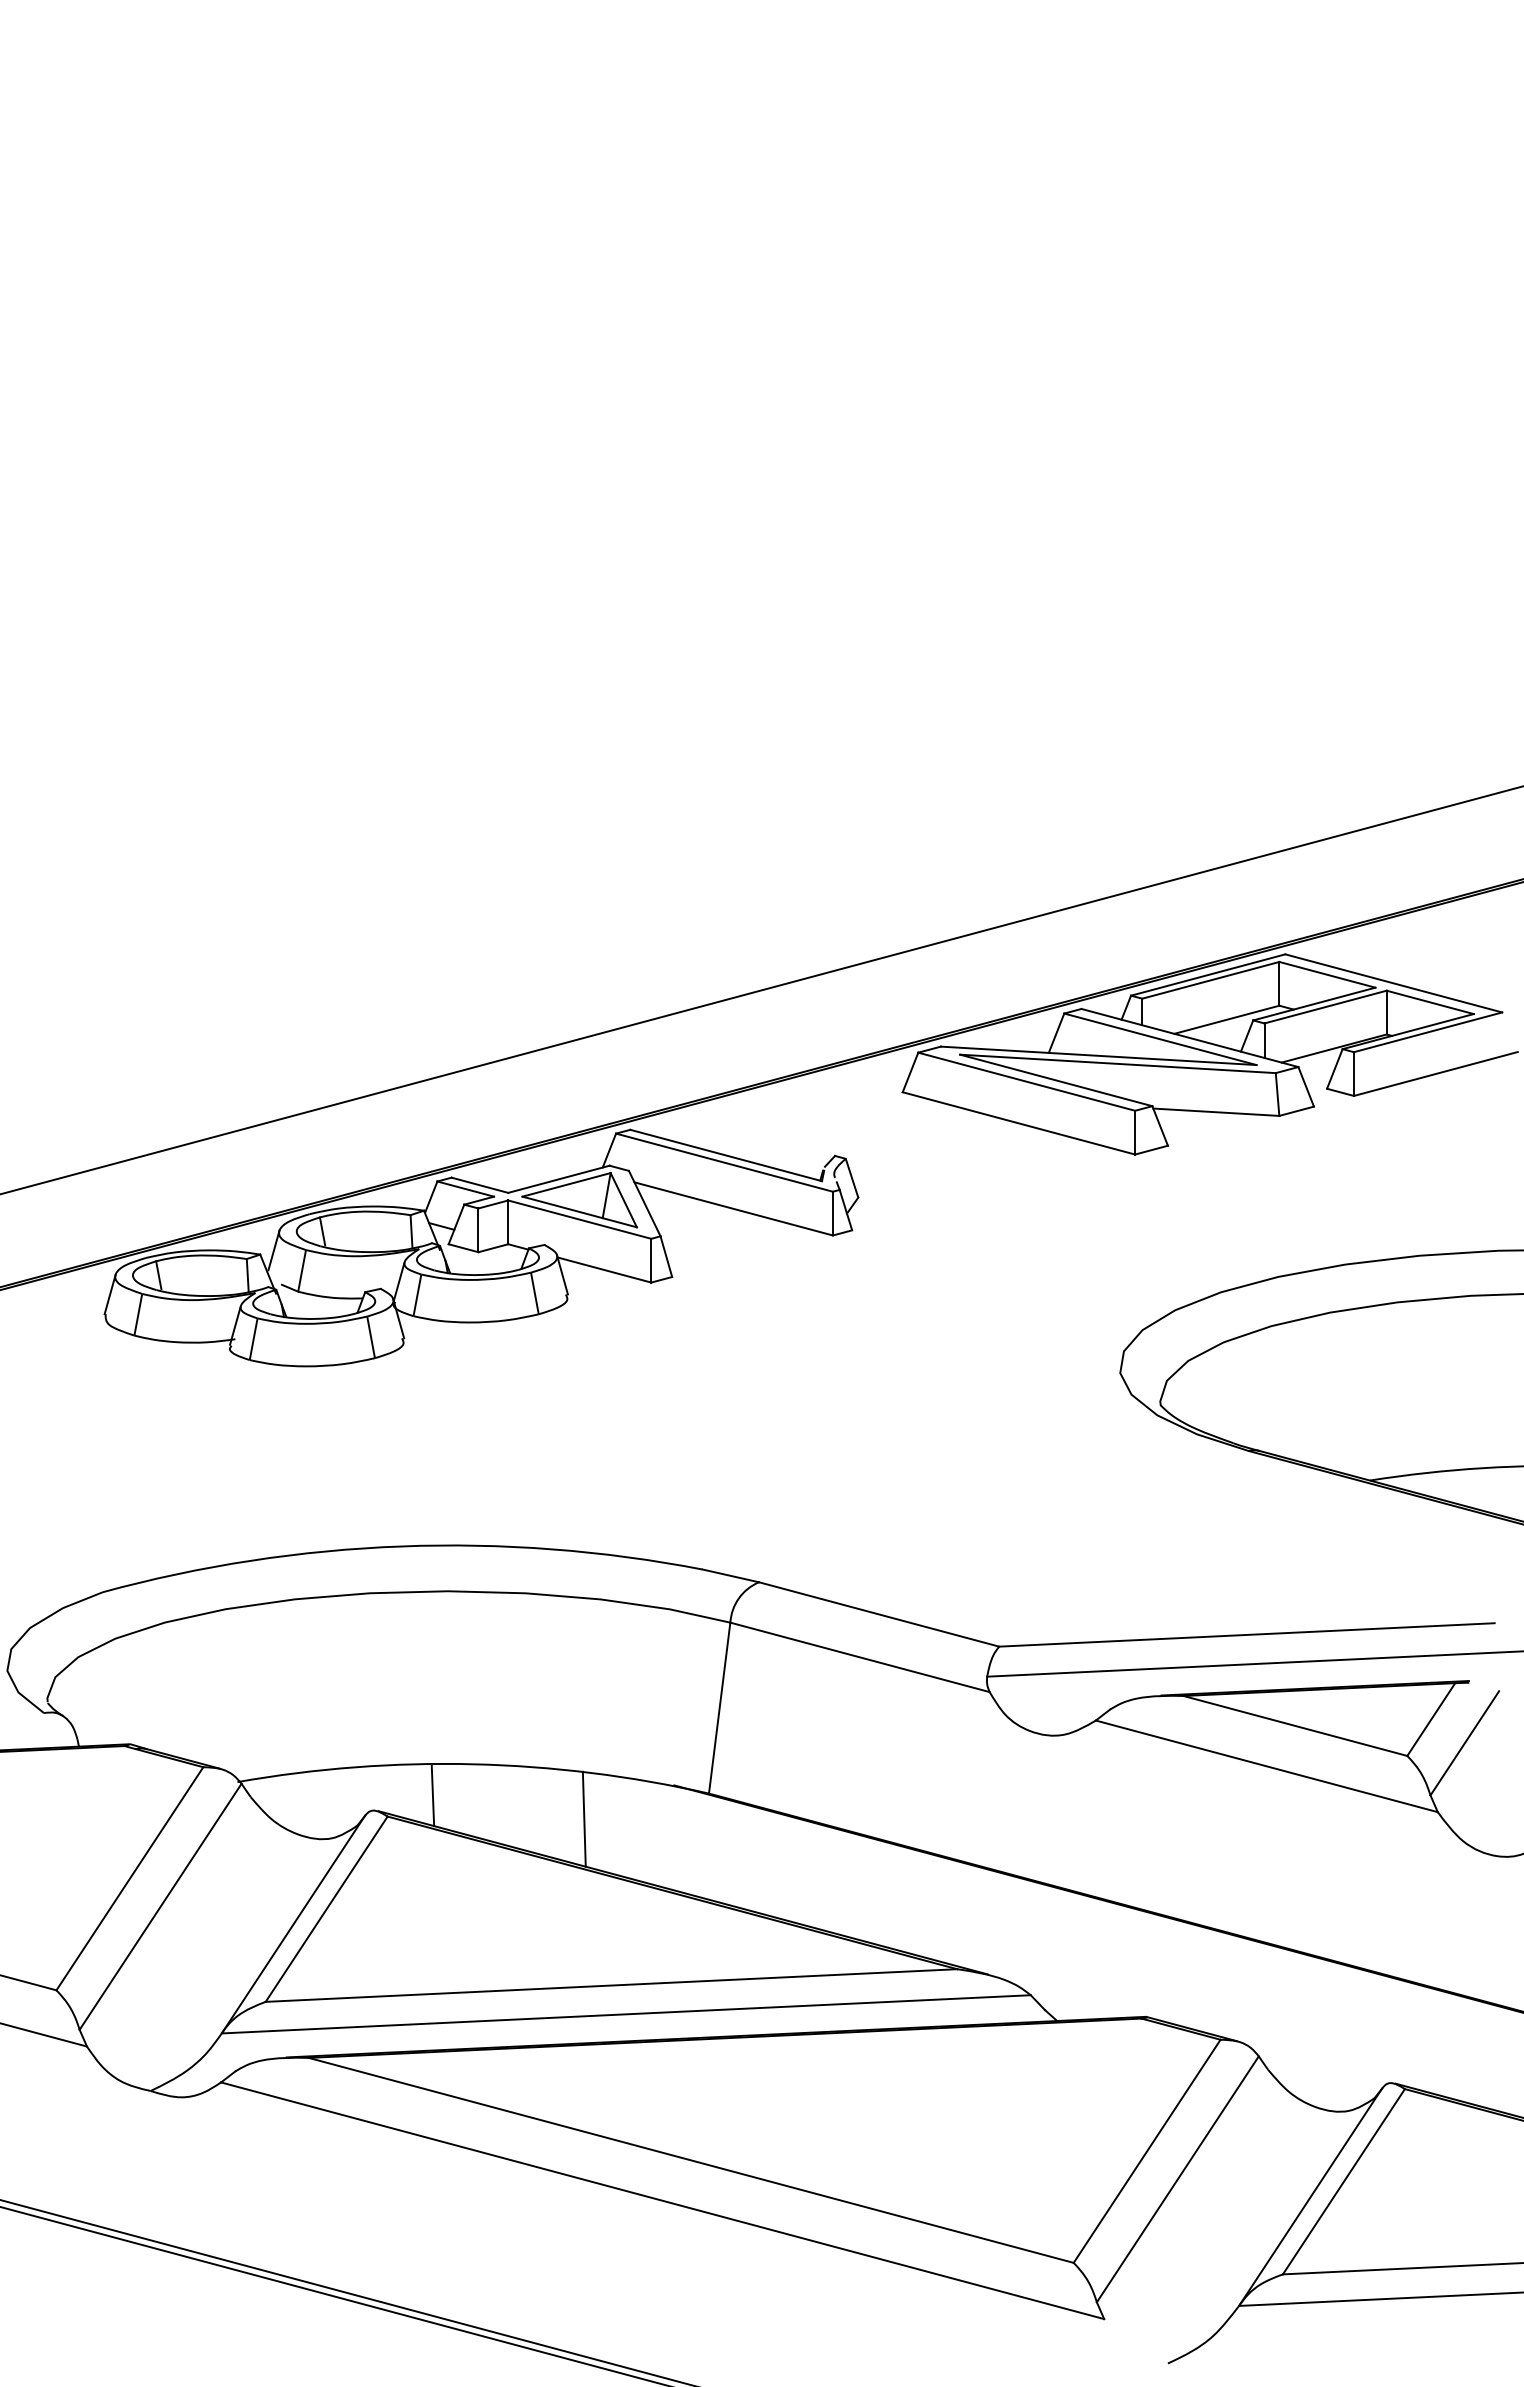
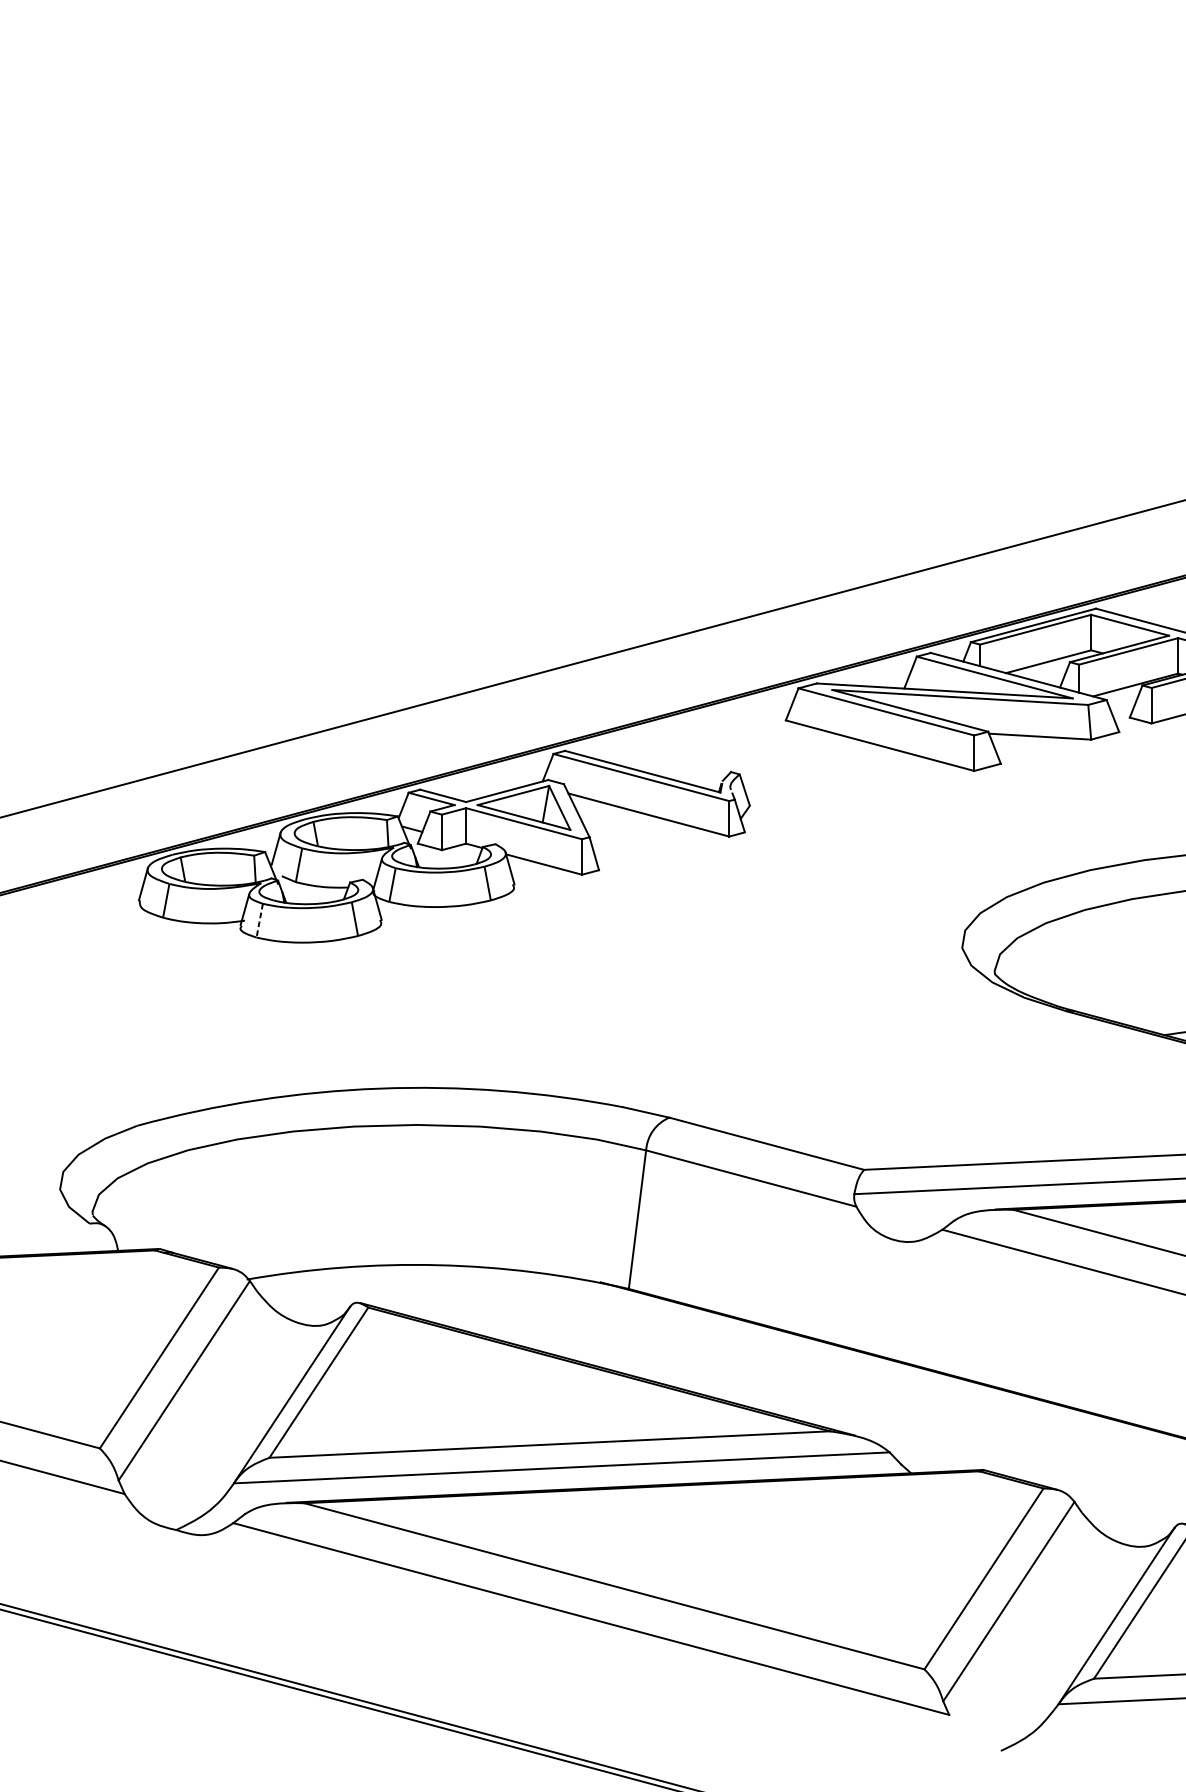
line: (253, 1339) -> (259, 920), solid -> dashed
line: (432, 1795) -> (404, 1290), removed
line: (583, 1818) -> (527, 1309), removed

